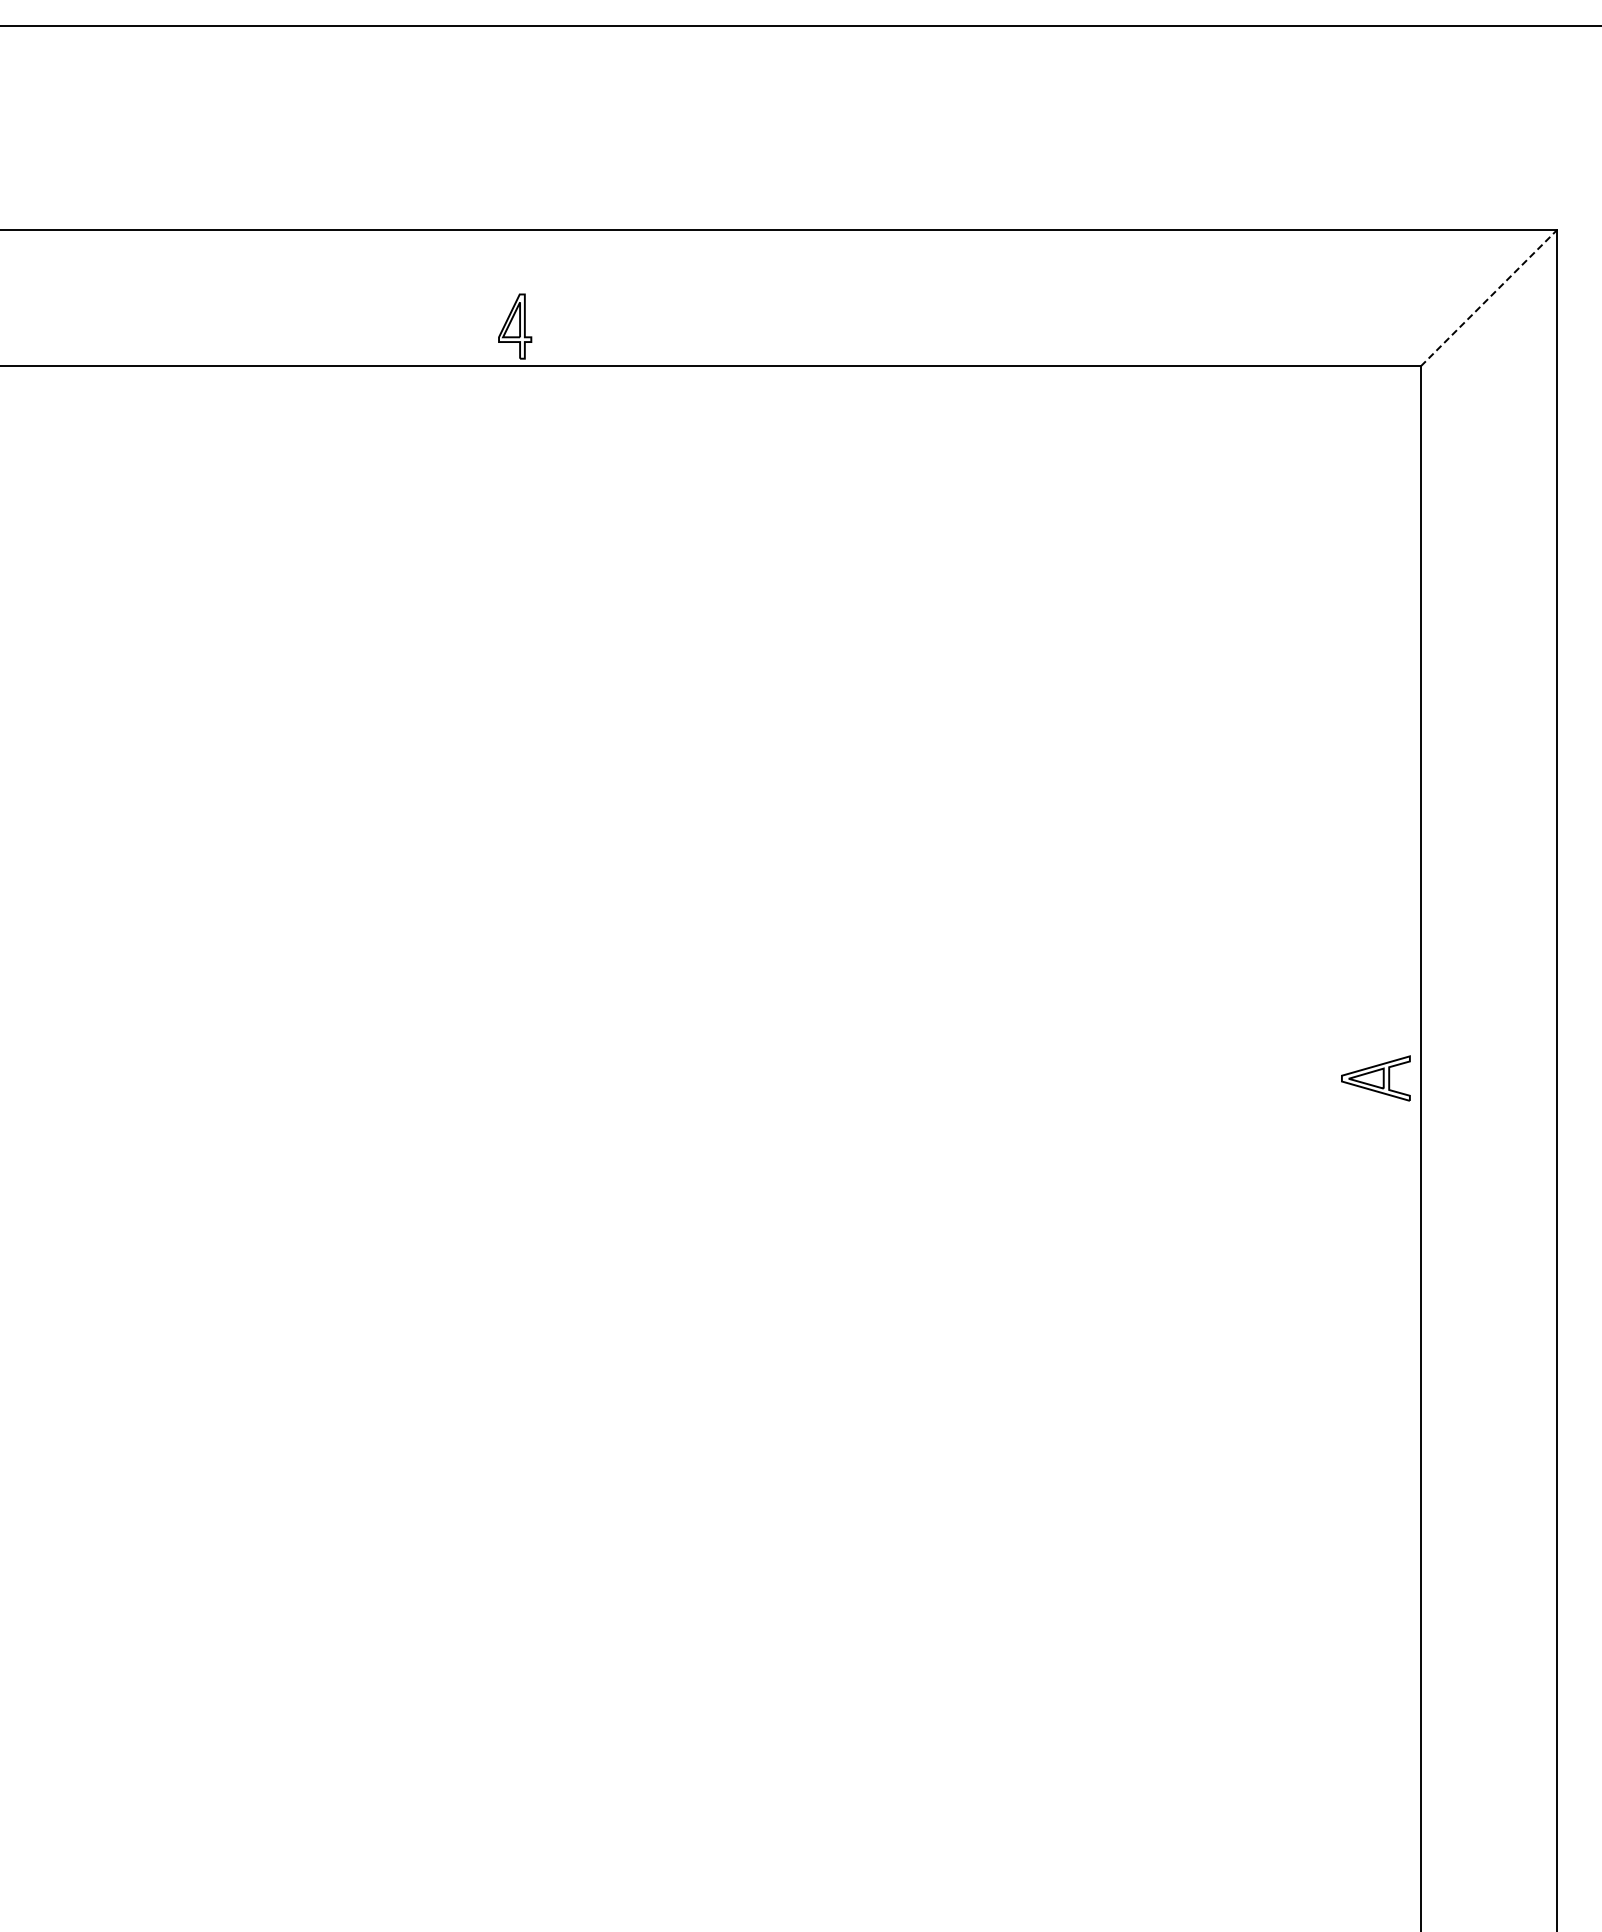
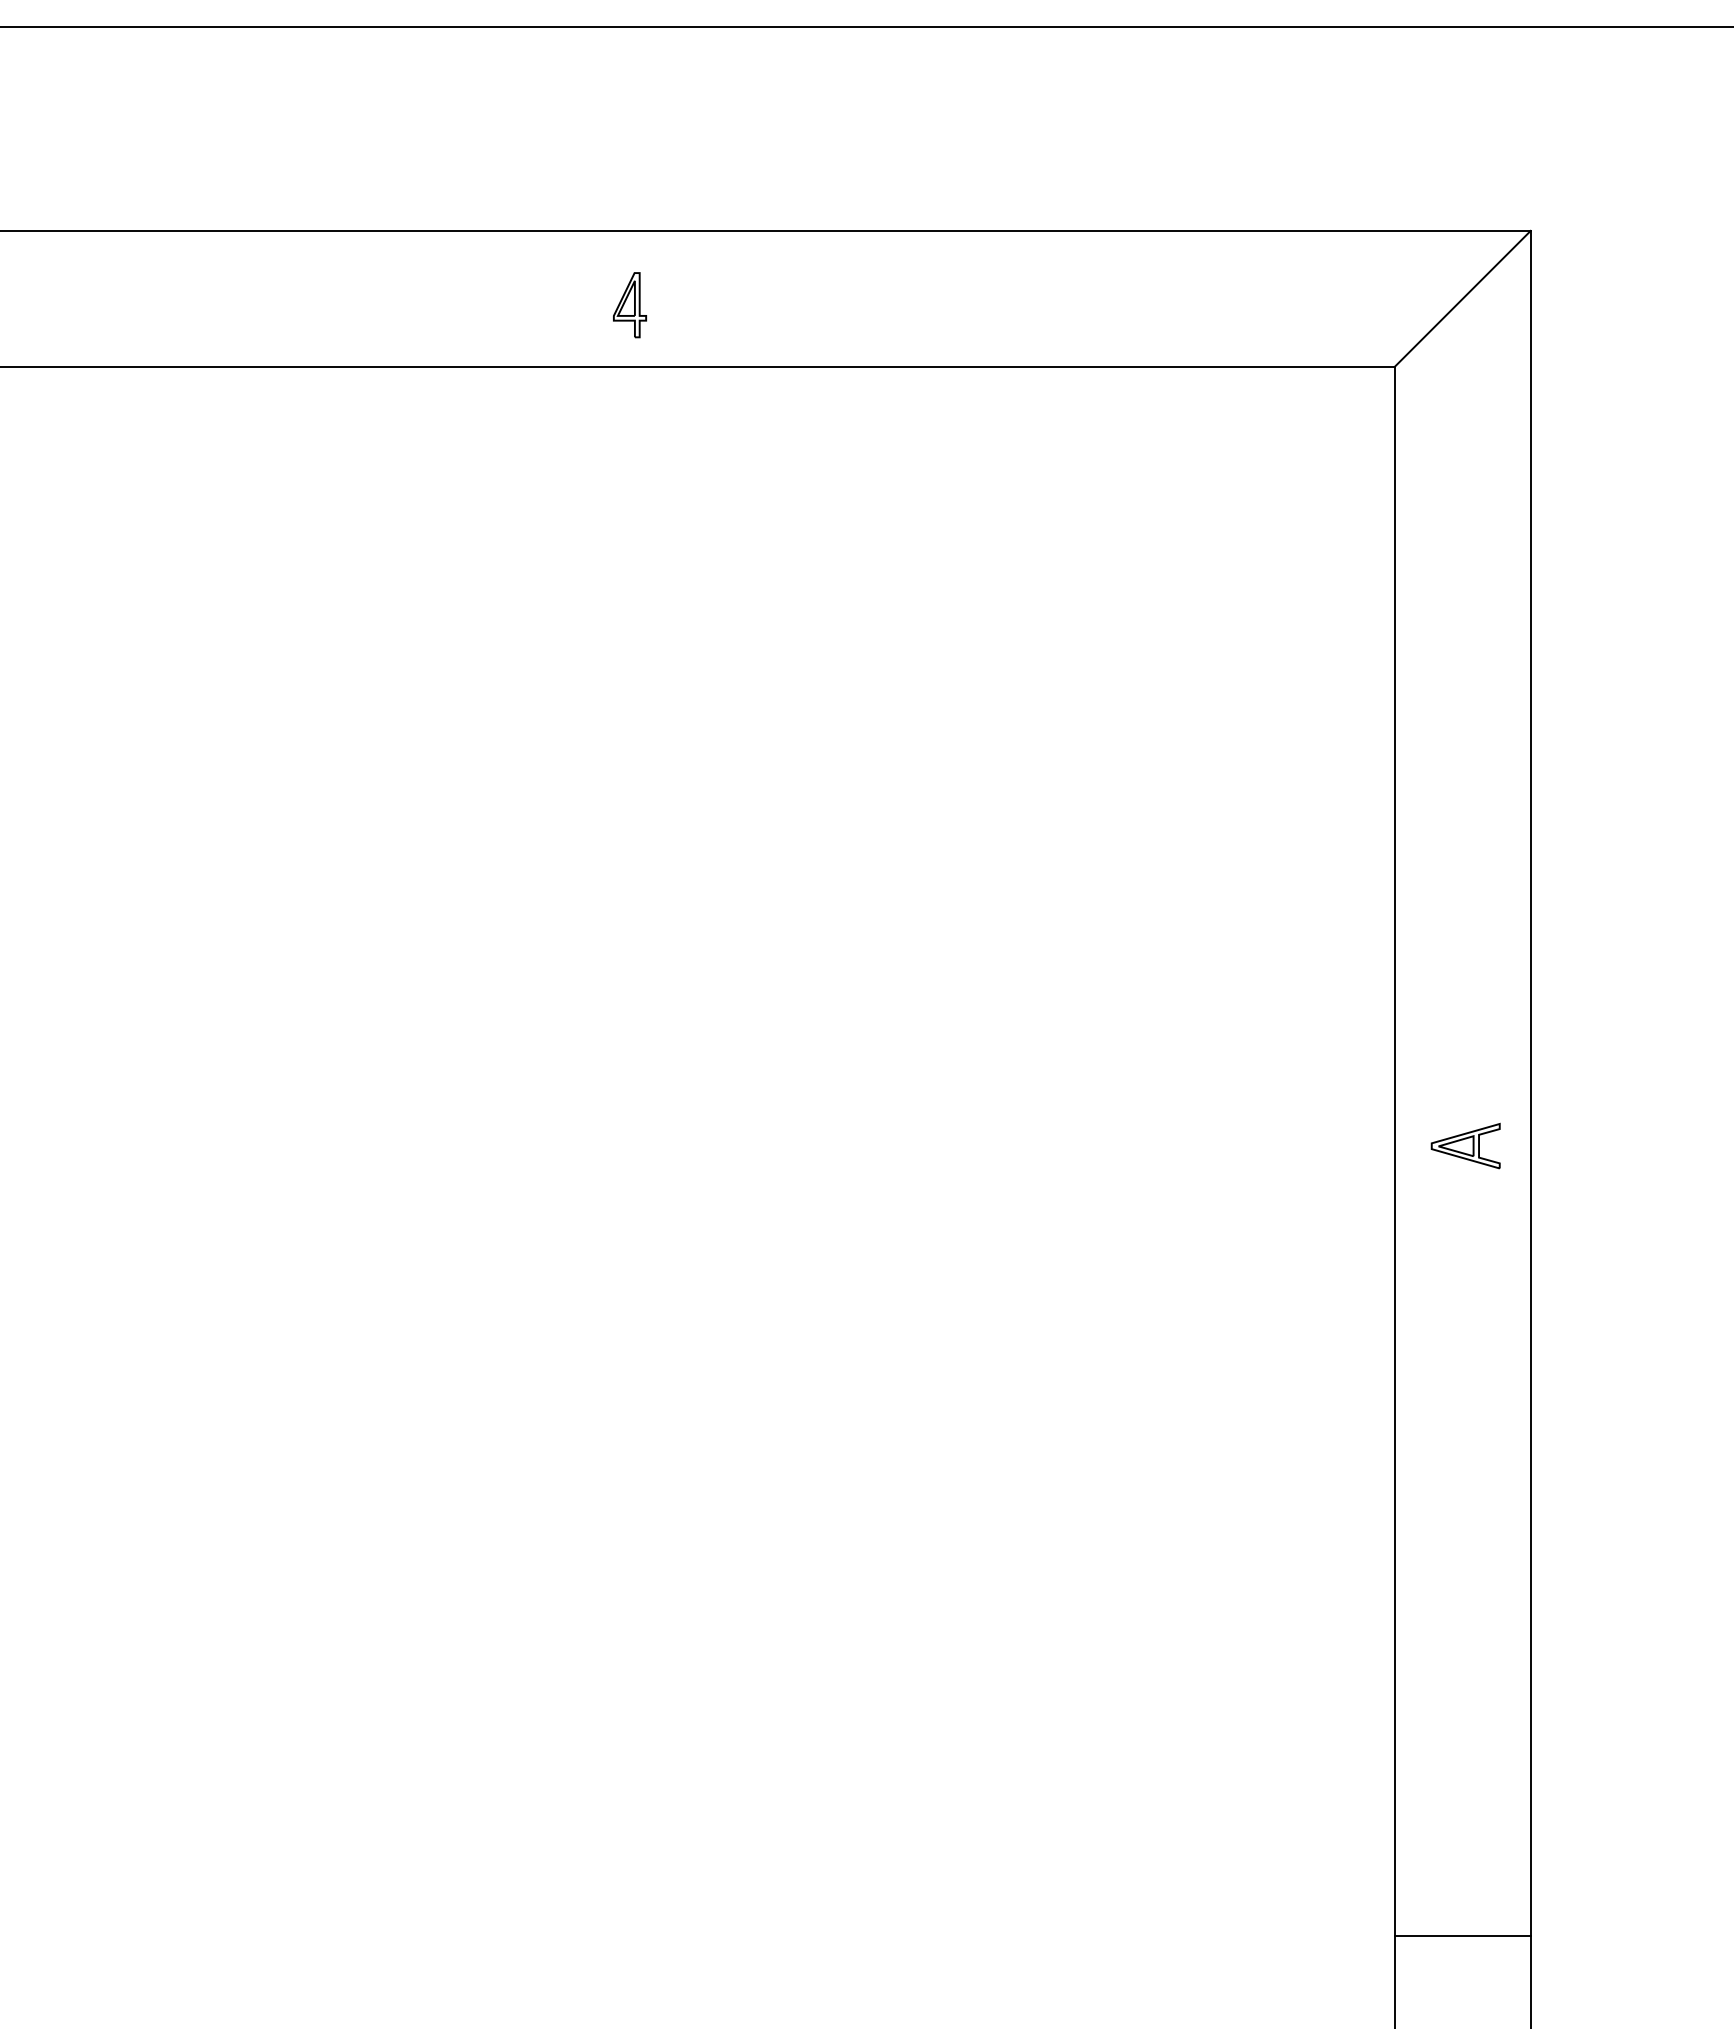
line: (1489, 297) -> (1463, 298), dashed -> solid
part: (514, 326) -> (629, 305), moved
part: (1375, 1077) -> (1465, 1145), moved

